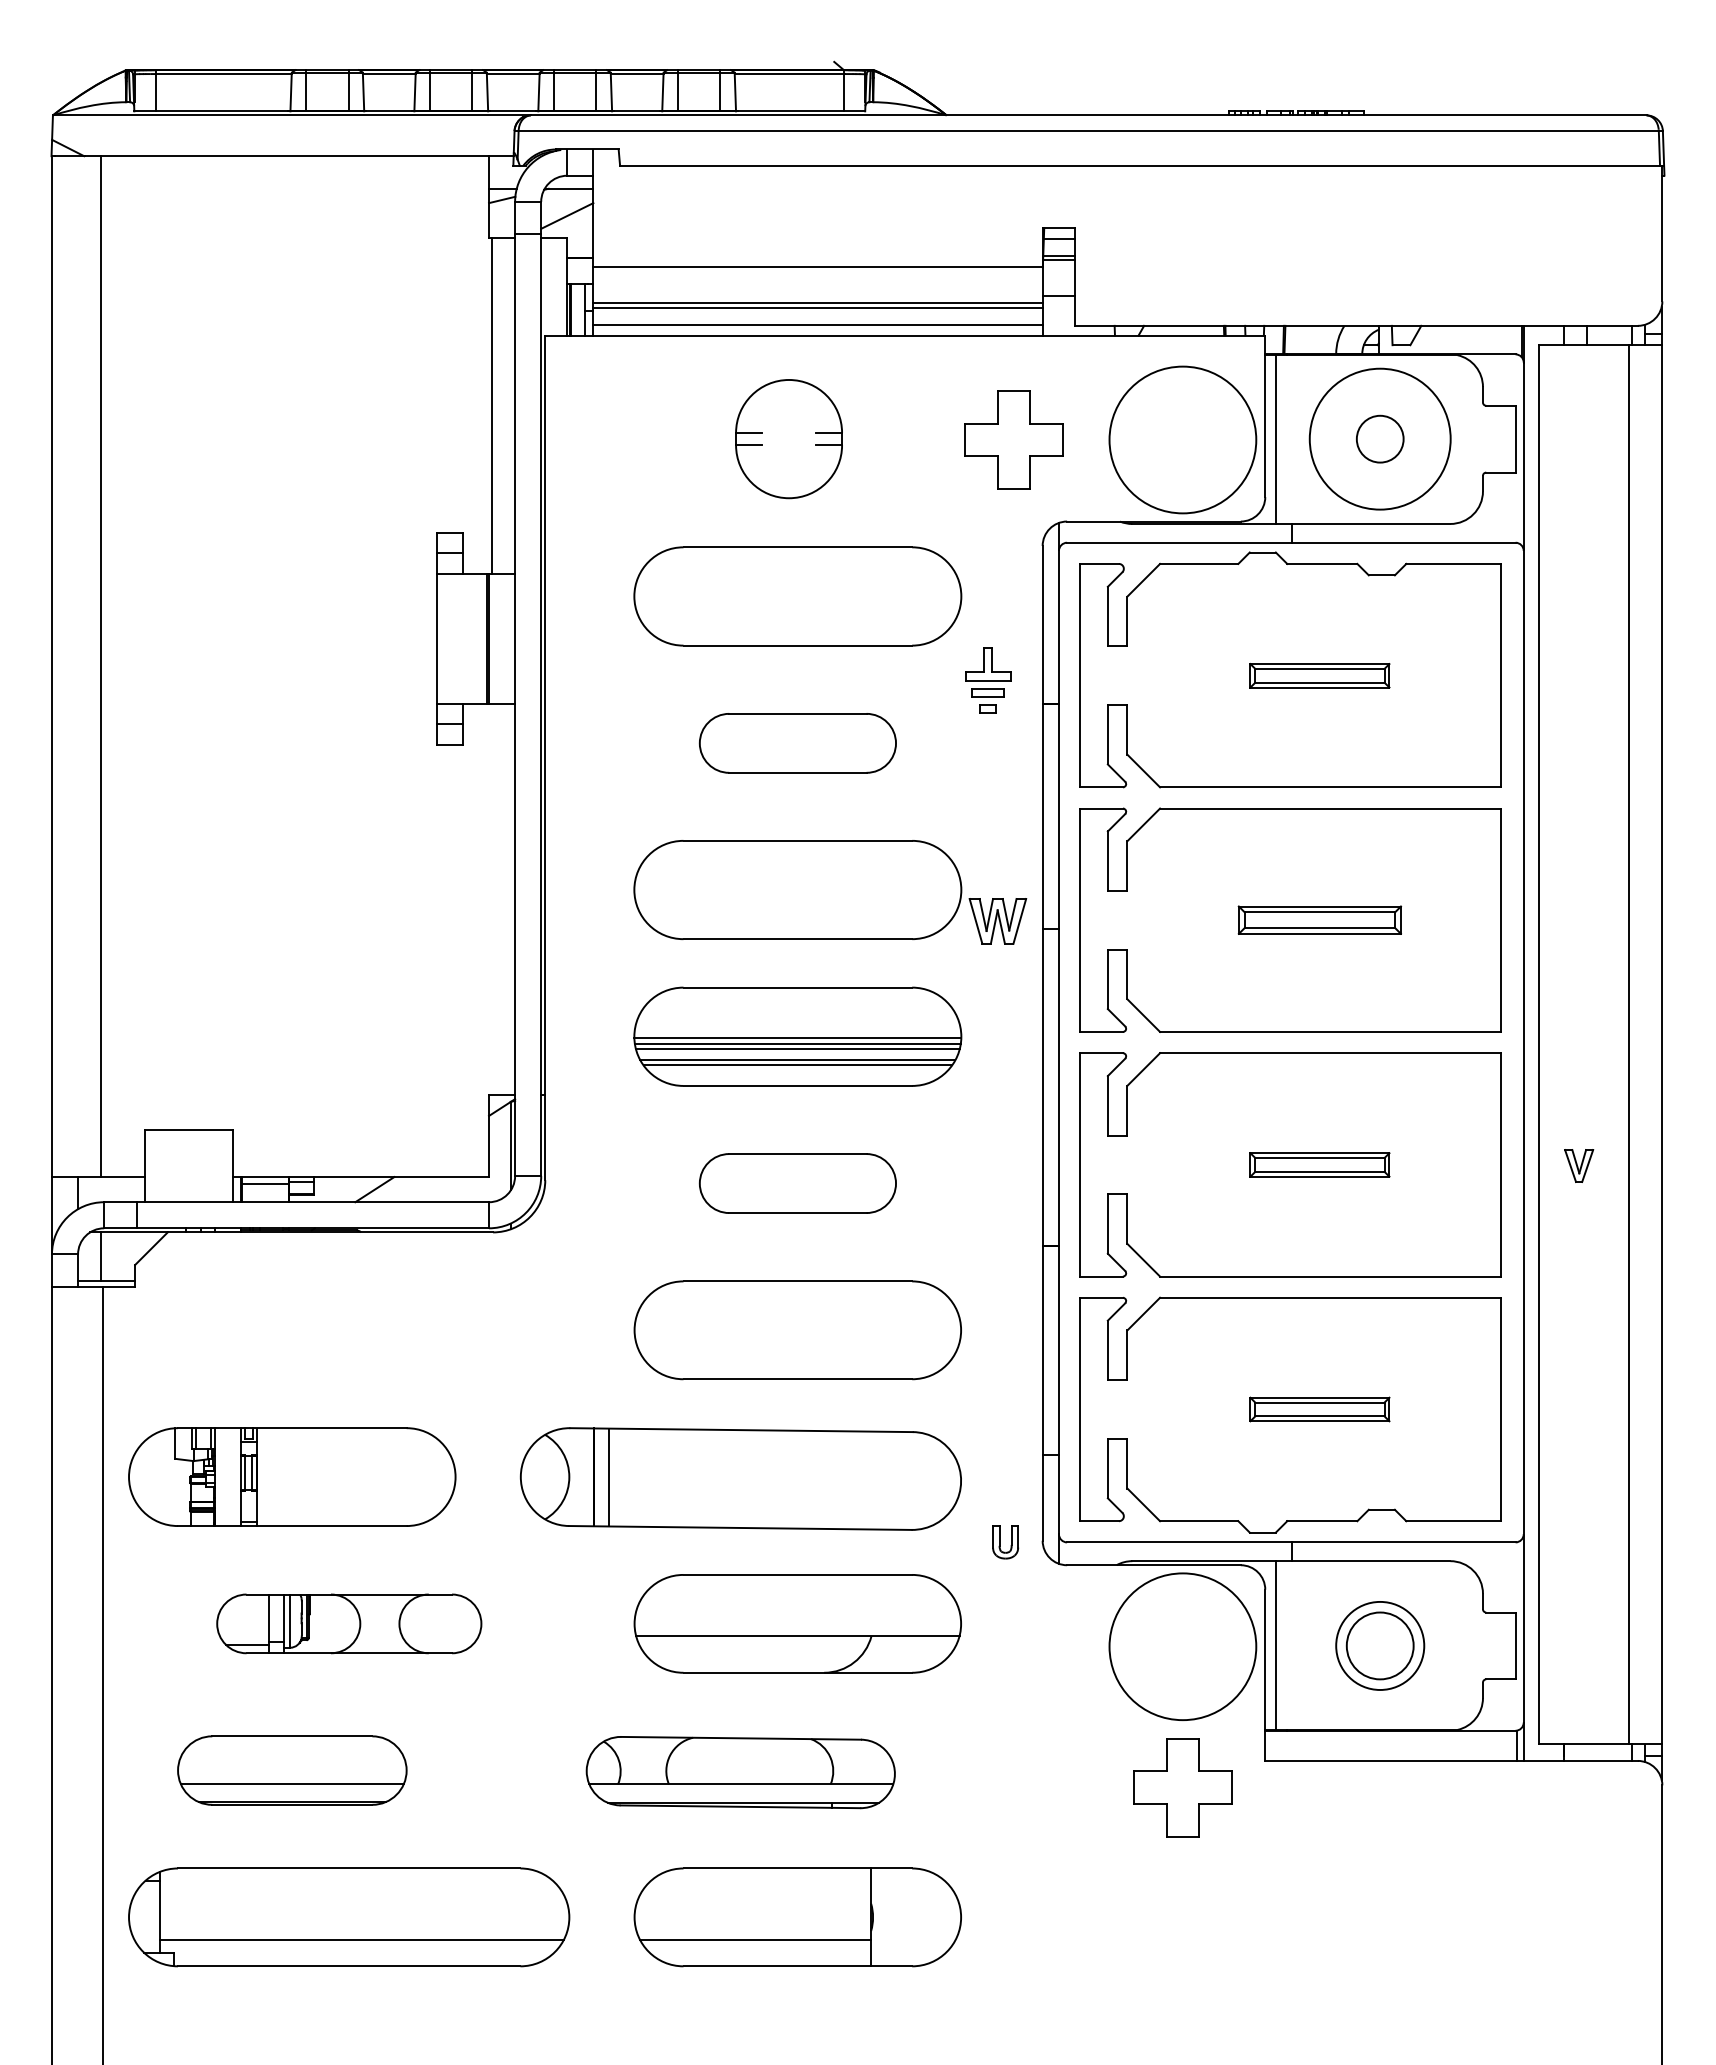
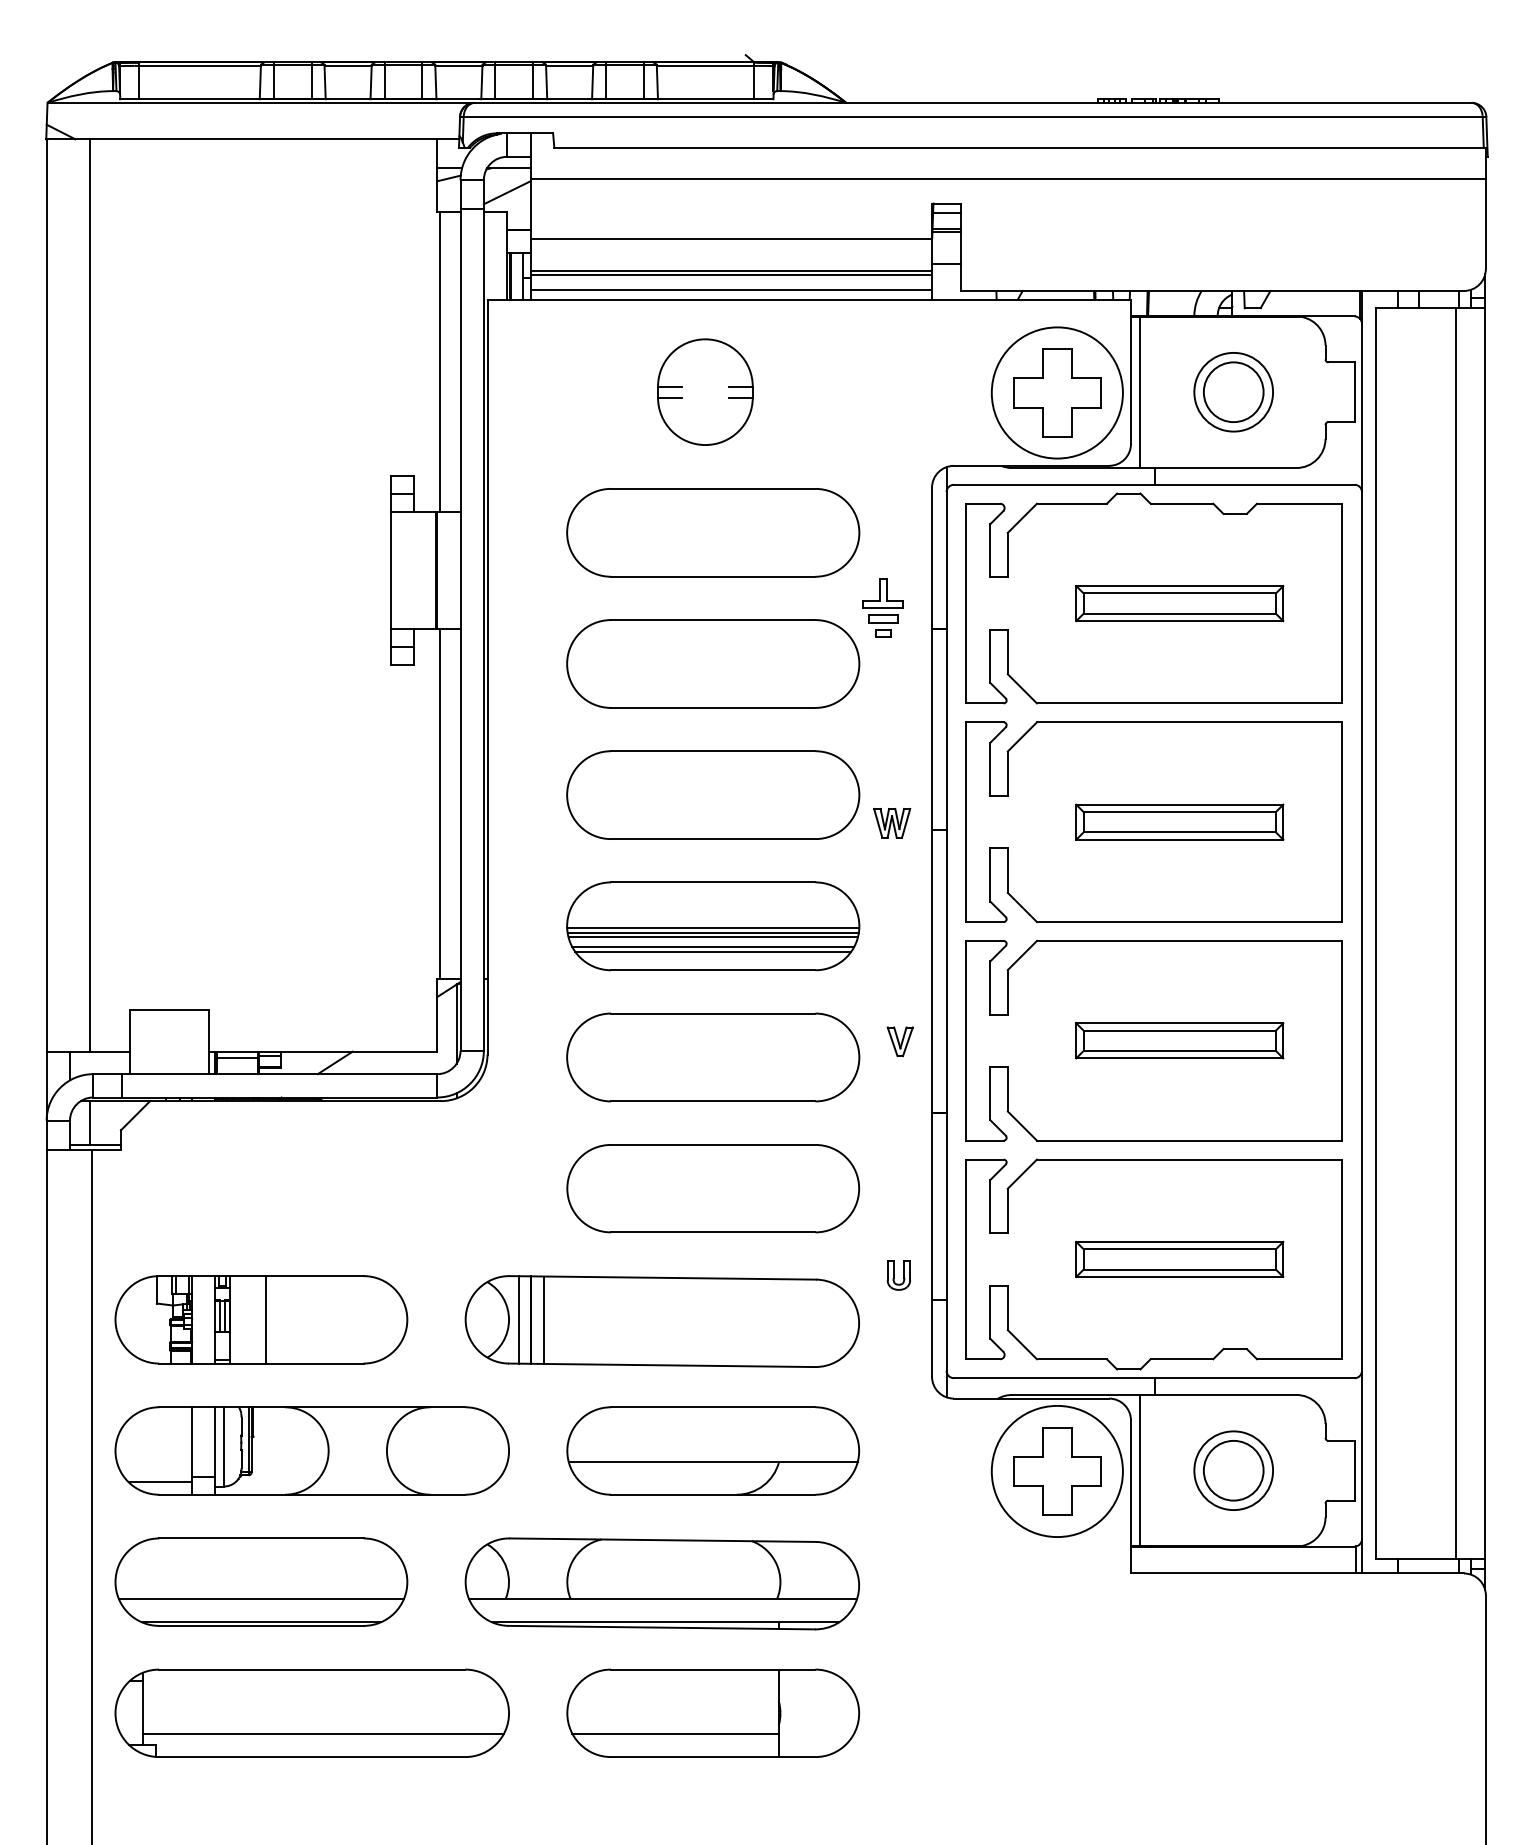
line: (1127, 200) -> (1007, 178), added
circle: (1379, 438) -> (1233, 391), size x1.43
part: (1013, 439) -> (1057, 392), moved
circle: (1380, 439) -> (1233, 392), size x0.62
part: (1319, 675) -> (1179, 603), size x1.67
part: (797, 743) -> (712, 664), size x1.67
line: (492, 899) -> (440, 803), added
part: (1319, 919) -> (1179, 821), size x1.43
part: (998, 921) -> (892, 823), size x0.71
part: (1319, 1164) -> (1179, 1040), size x1.67
part: (1579, 1165) -> (900, 1041), moved
part: (797, 1183) -> (712, 1057), size x1.67
part: (1319, 1409) -> (1179, 1259), size x1.67
line: (297, 1477) -> (266, 1320), added
line: (580, 1477) -> (518, 1320), added
part: (1005, 1542) -> (898, 1275), moved
part: (349, 1623) -> (312, 1450), size x1.67
part: (292, 1770) -> (261, 1582), size x1.43
part: (740, 1772) -> (661, 1583), size x1.43
part: (1182, 1787) -> (1057, 1471), moved

